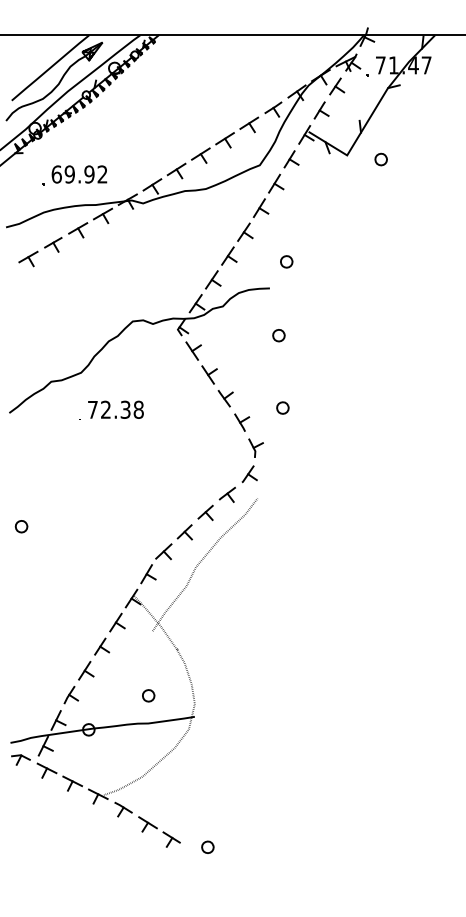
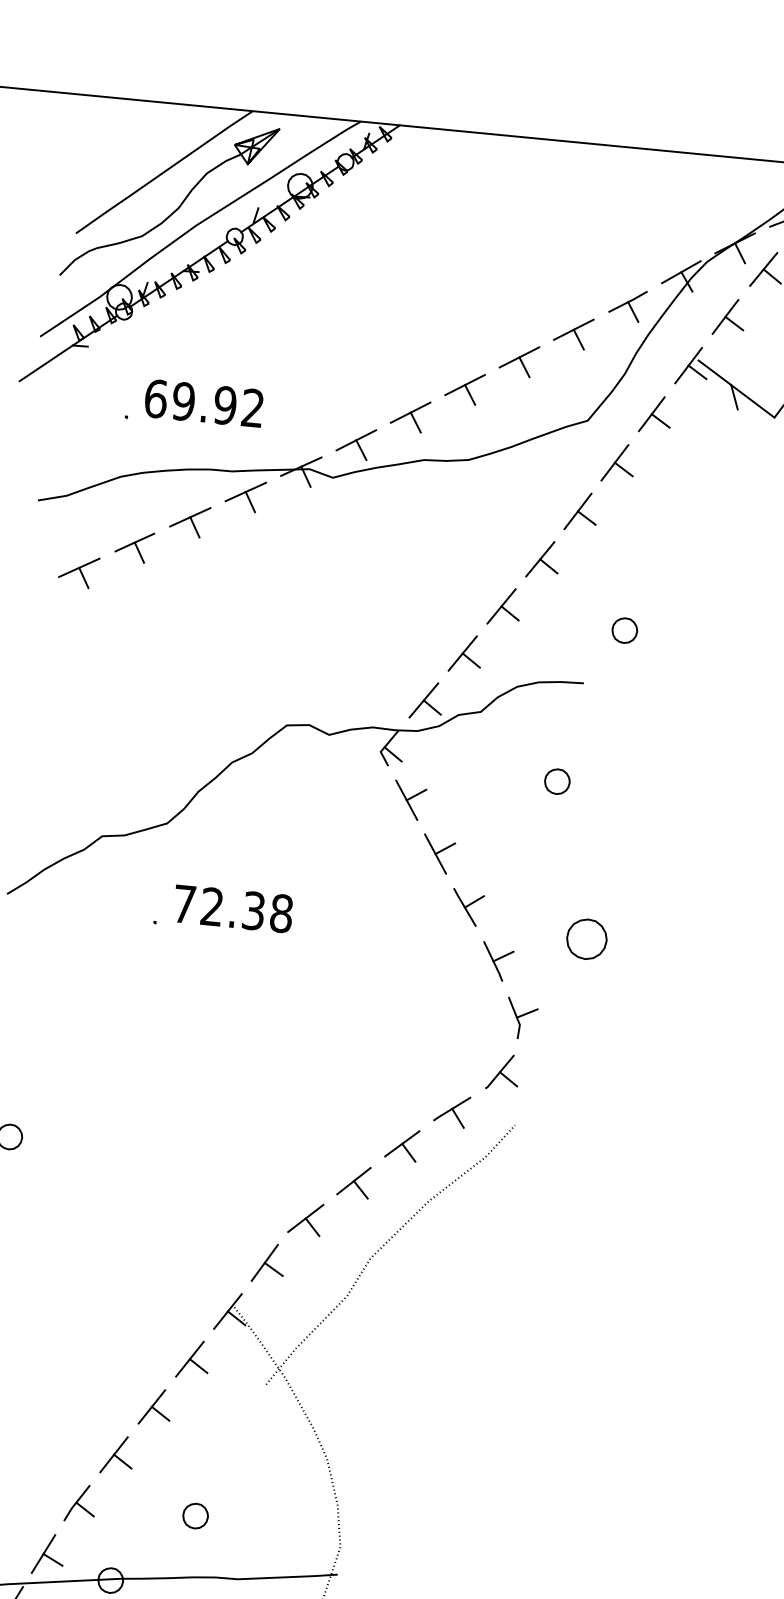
part: (278, 335) -> (556, 781), moved
part: (282, 407) -> (586, 937), size x1.6
part: (148, 695) -> (195, 1515), moved

